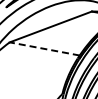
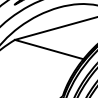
line: (44, 48) -> (49, 49), dashed -> solid

